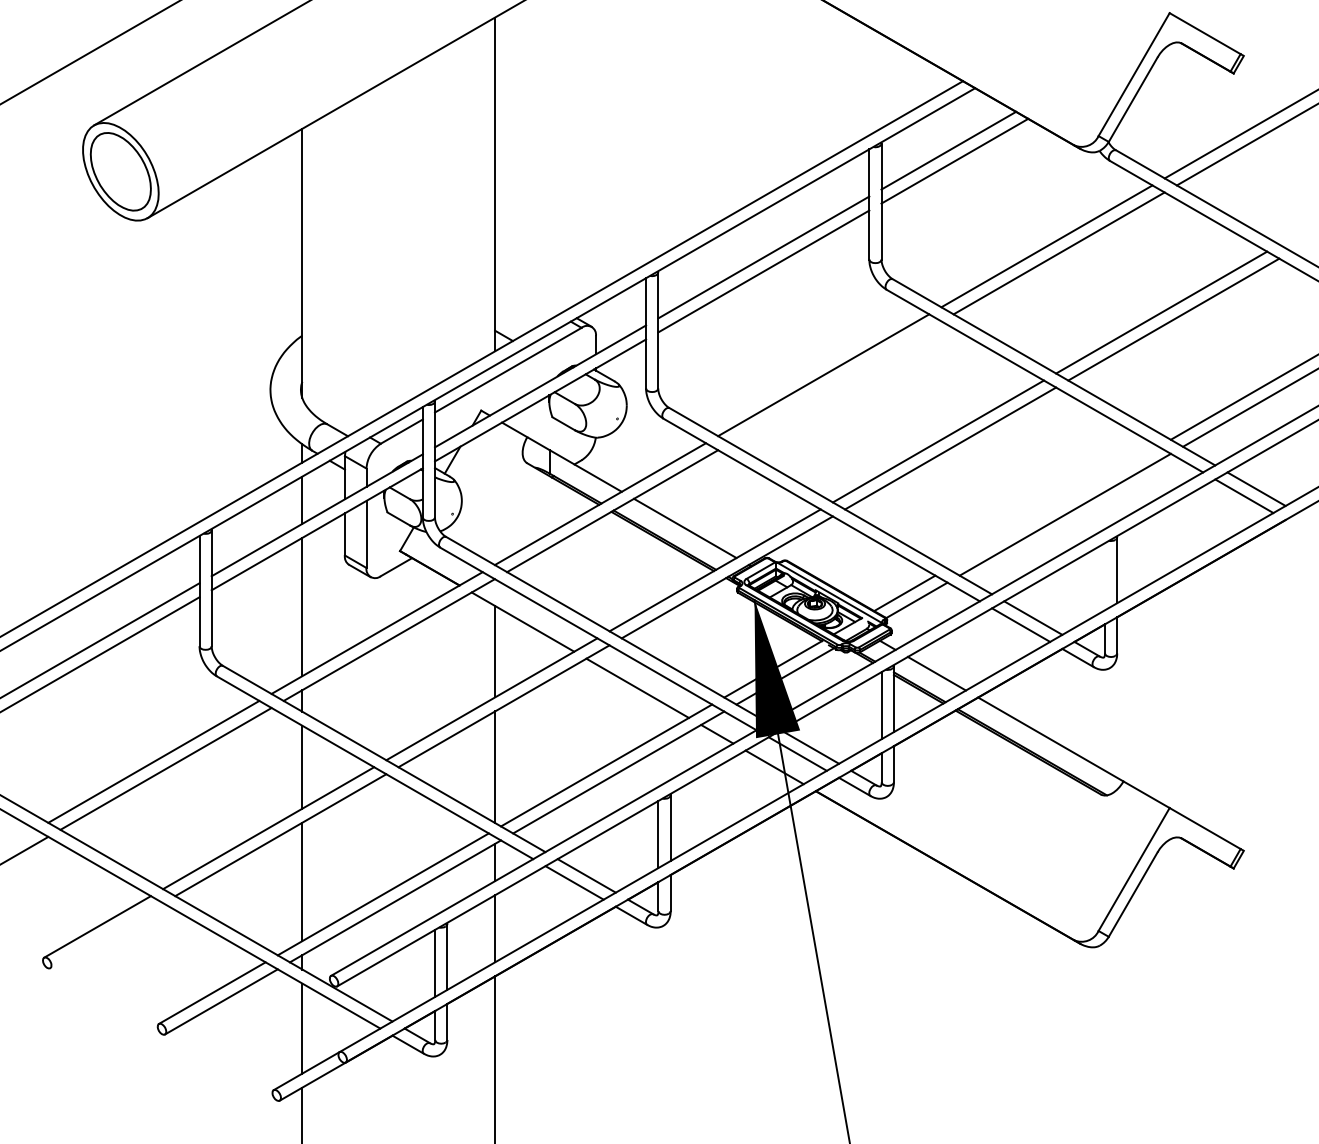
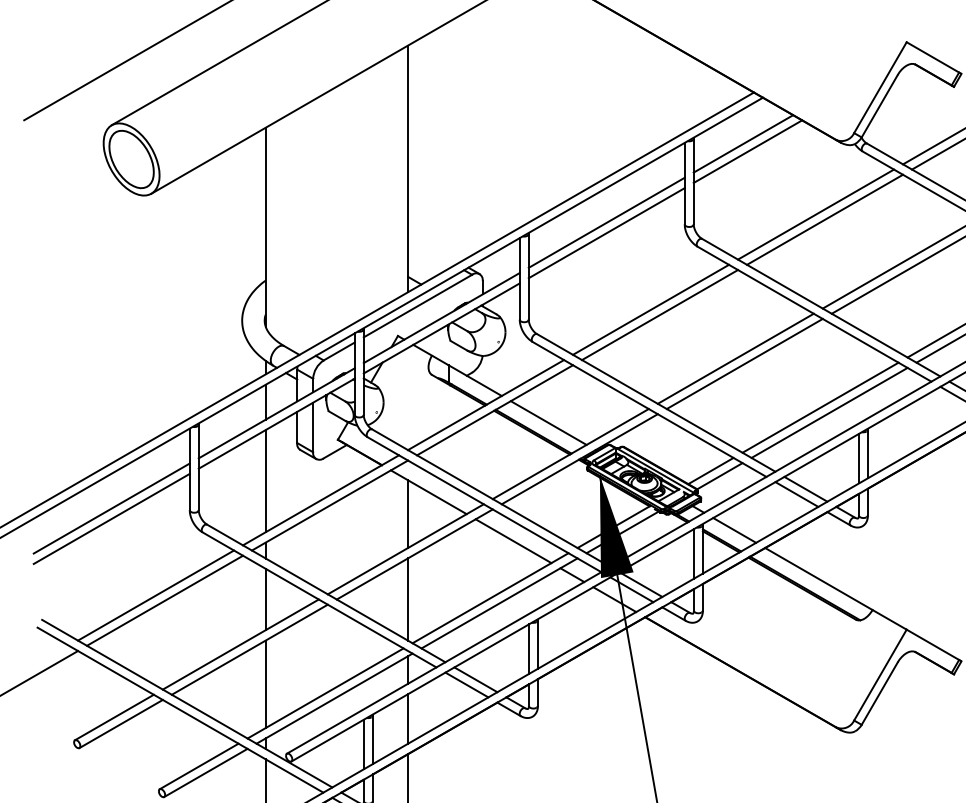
line: (835, 382) -> (659, 315), added
line: (1052, 507) -> (820, 407), added
line: (1105, 576) -> (859, 458), added
line: (106, 935) -> (121, 723), added

